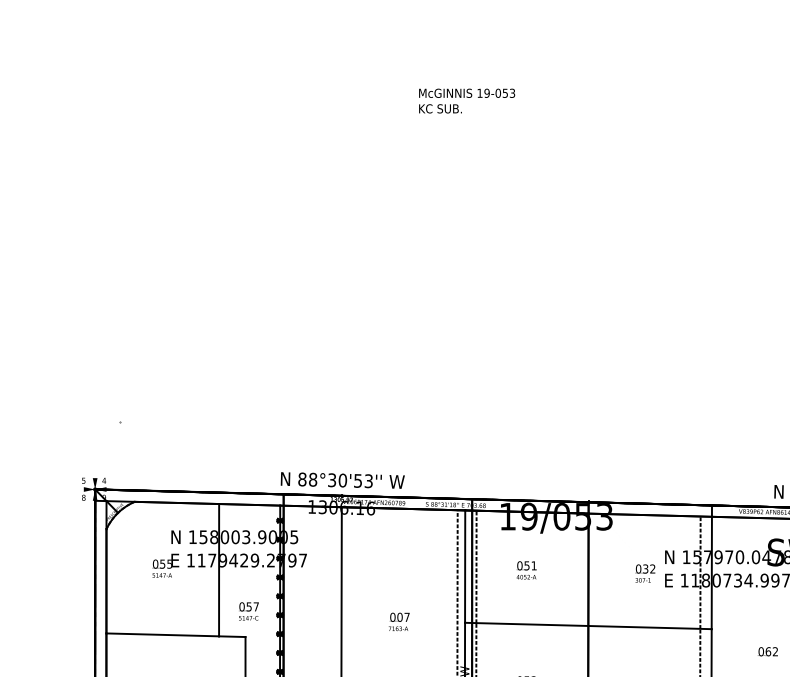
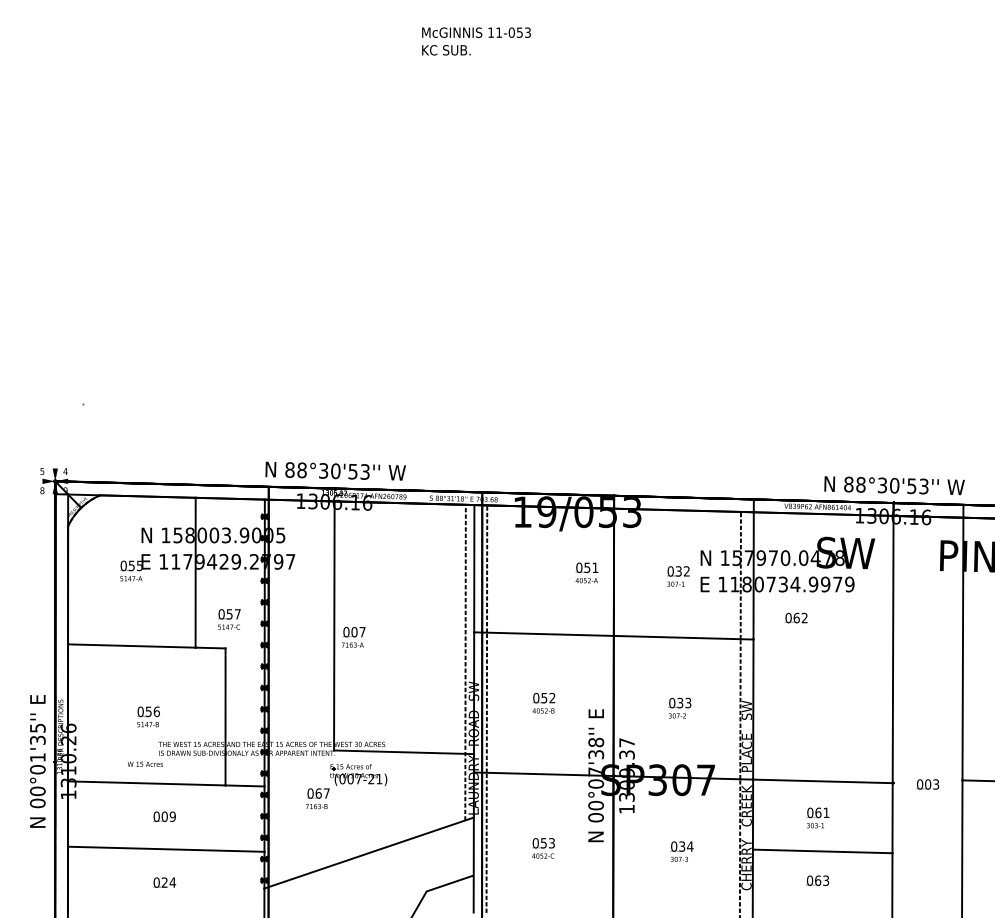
text: (487, 93) -> (499, 32), 19-053 -> 11-053
text: (526, 569) -> (586, 572), moved
text: (399, 622) -> (353, 637), moved
text: (767, 651) -> (795, 617), moved

